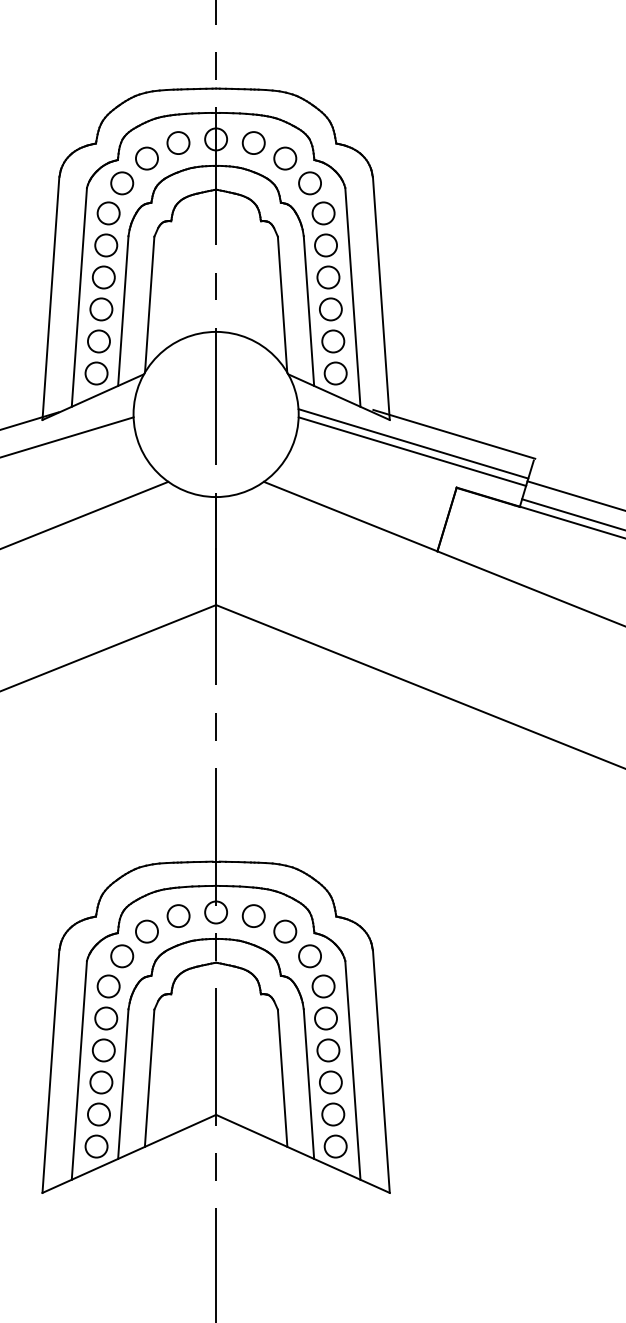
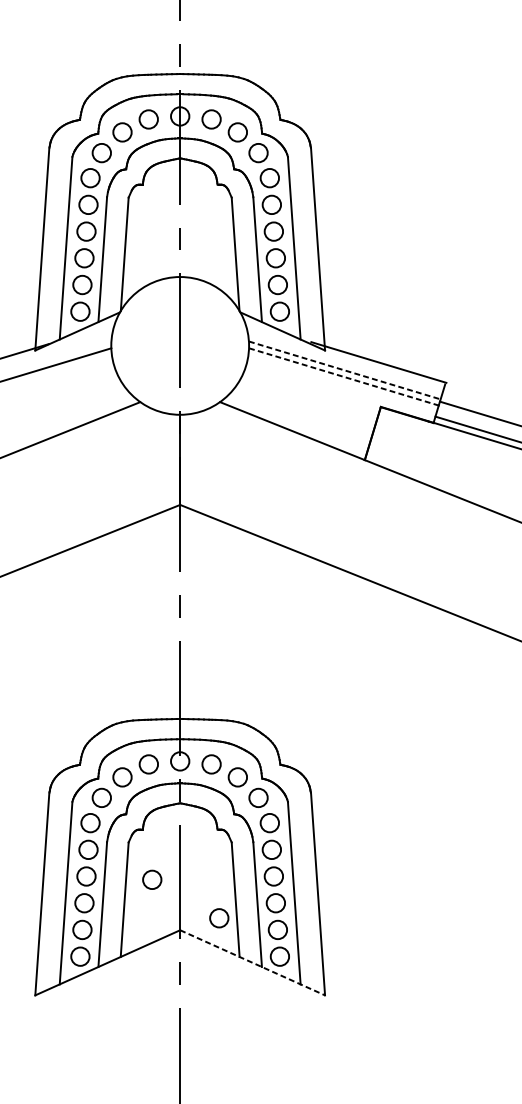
line: (413, 443) -> (344, 370), solid -> dashed
line: (412, 451) -> (344, 376), solid -> dashed
circle: (182, 1054) -> (152, 879), added
circle: (262, 1100) -> (218, 918), added
line: (303, 1154) -> (253, 963), solid -> dashed

